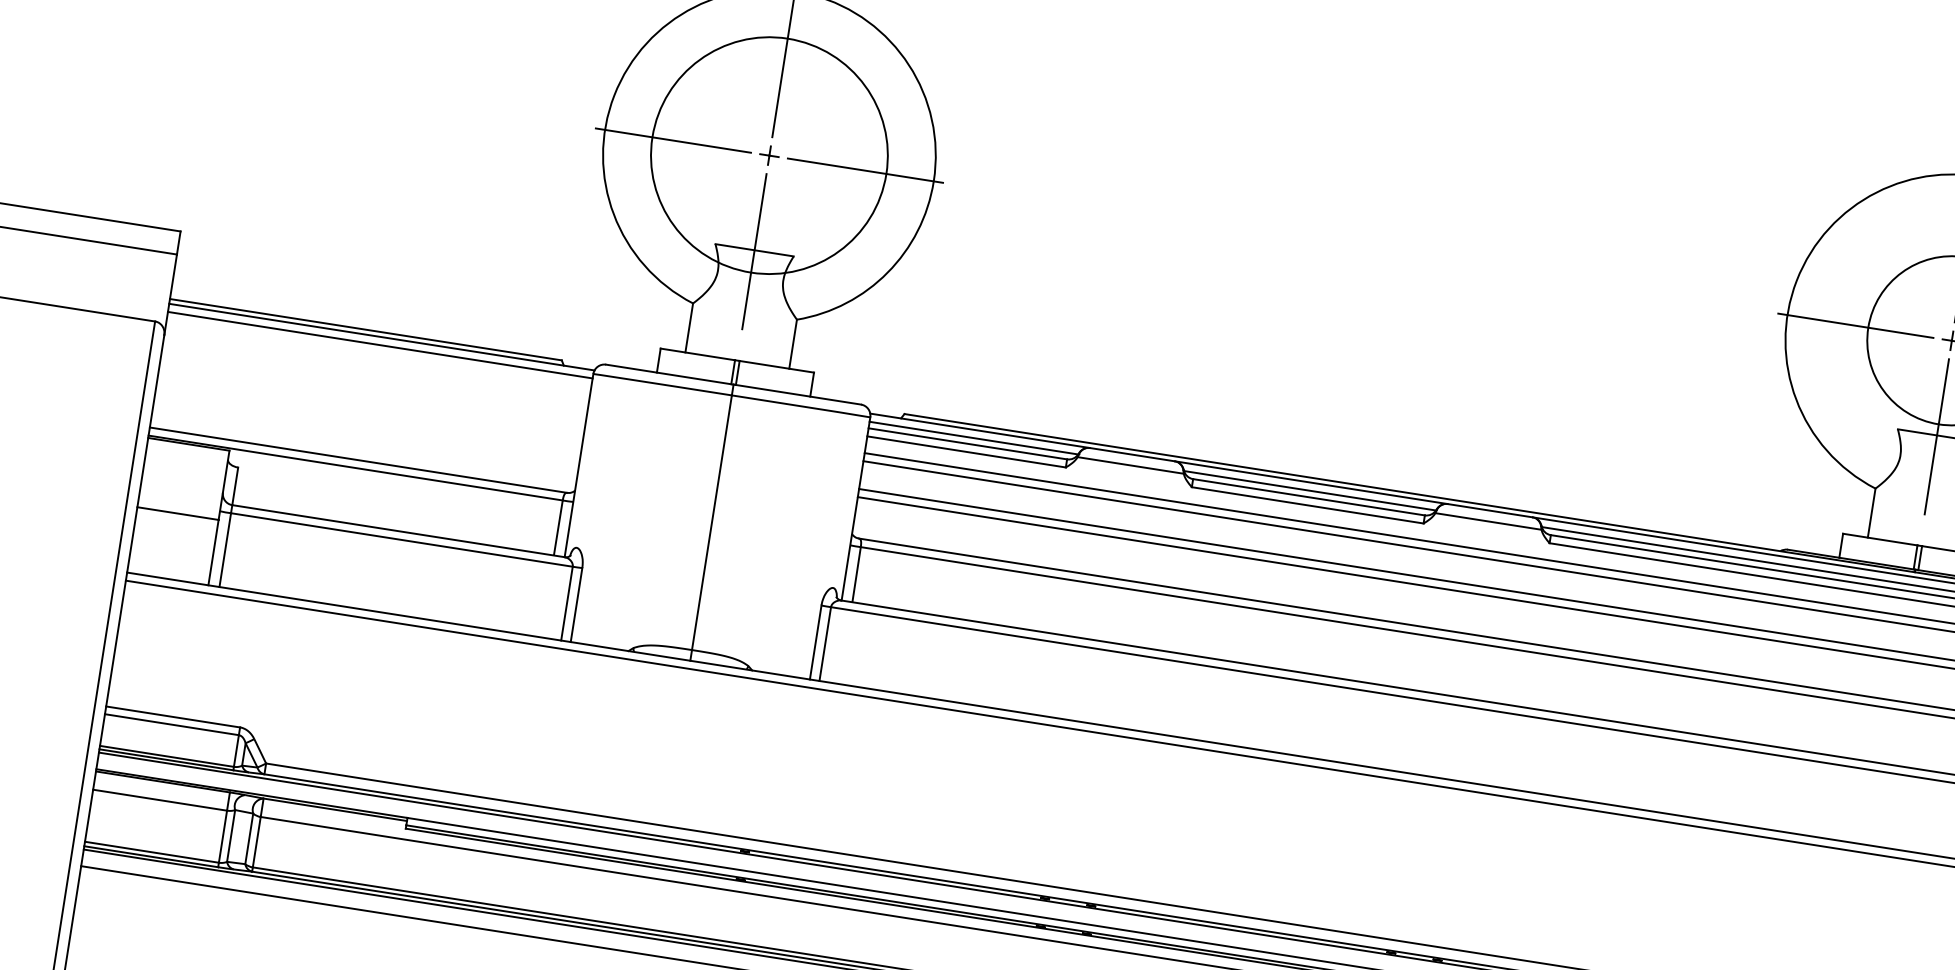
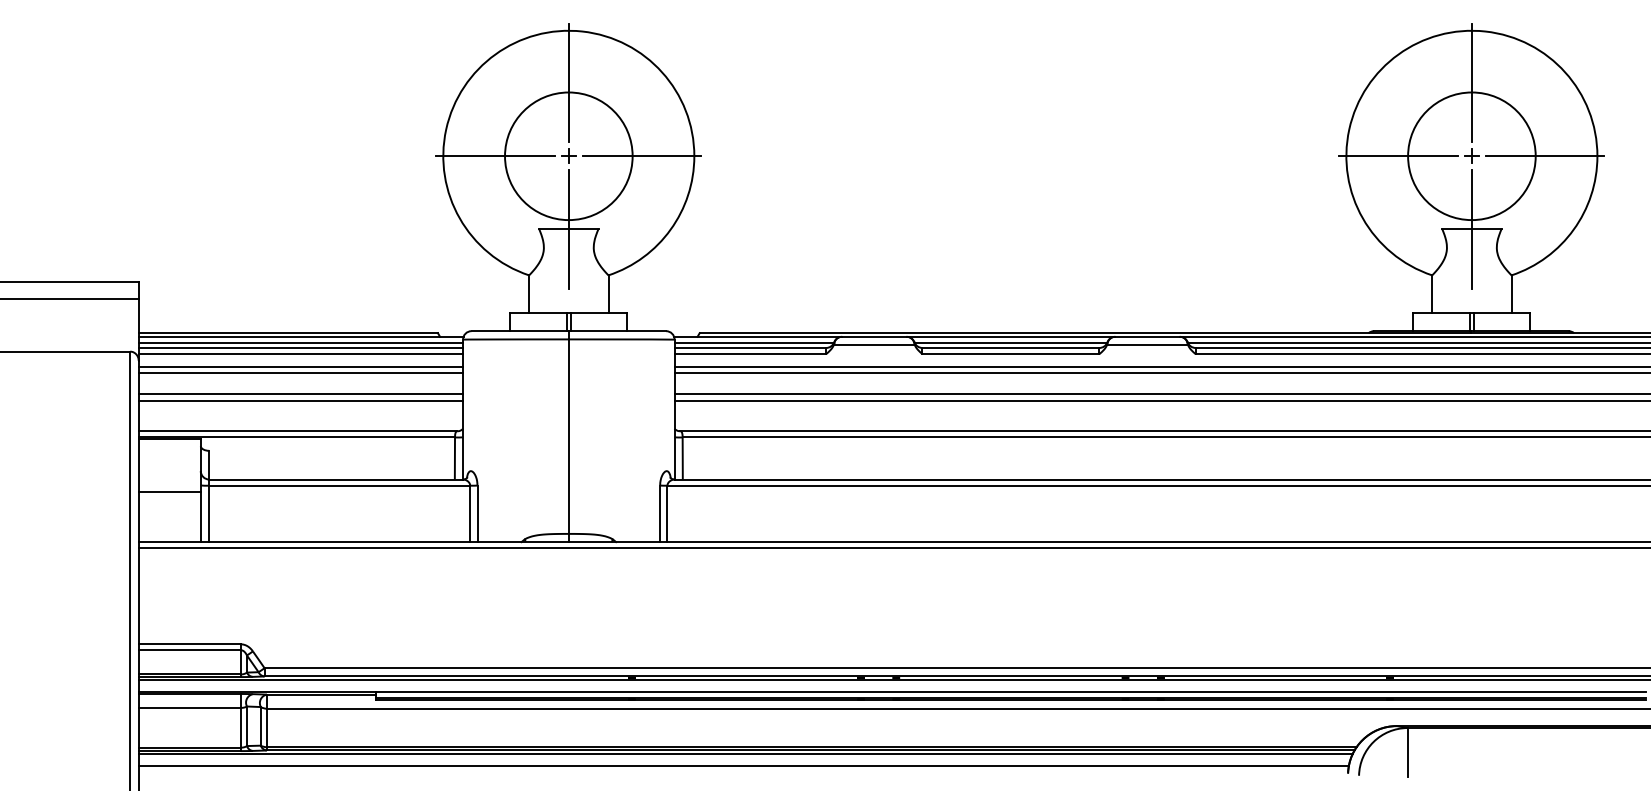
circle: (768, 155) -> (568, 156), size x0.71
line: (378, 350) -> (300, 347), added
line: (377, 360) -> (300, 354), added
line: (375, 375) -> (300, 366), added
line: (373, 385) -> (300, 373), added
line: (369, 412) -> (300, 394), added
line: (368, 420) -> (300, 400), added

